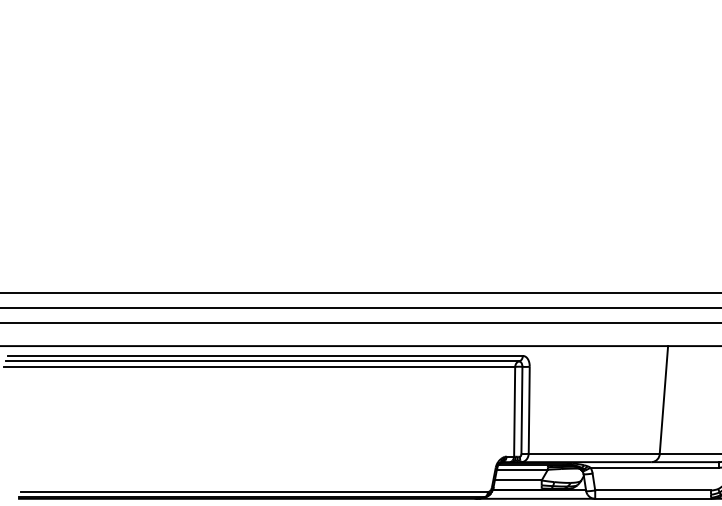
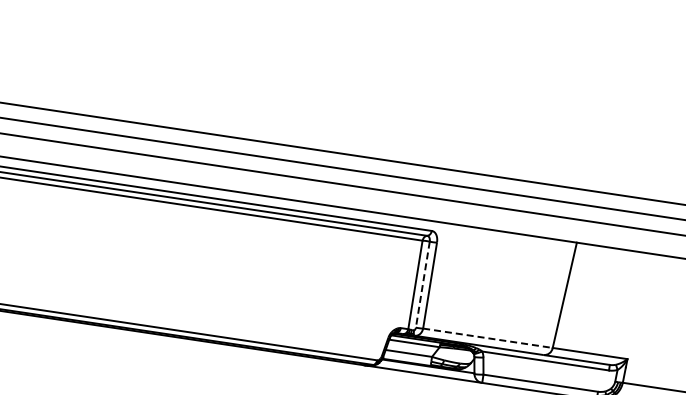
line: (521, 410) -> (422, 284), solid -> dashed
line: (594, 453) -> (488, 338), solid -> dashed

